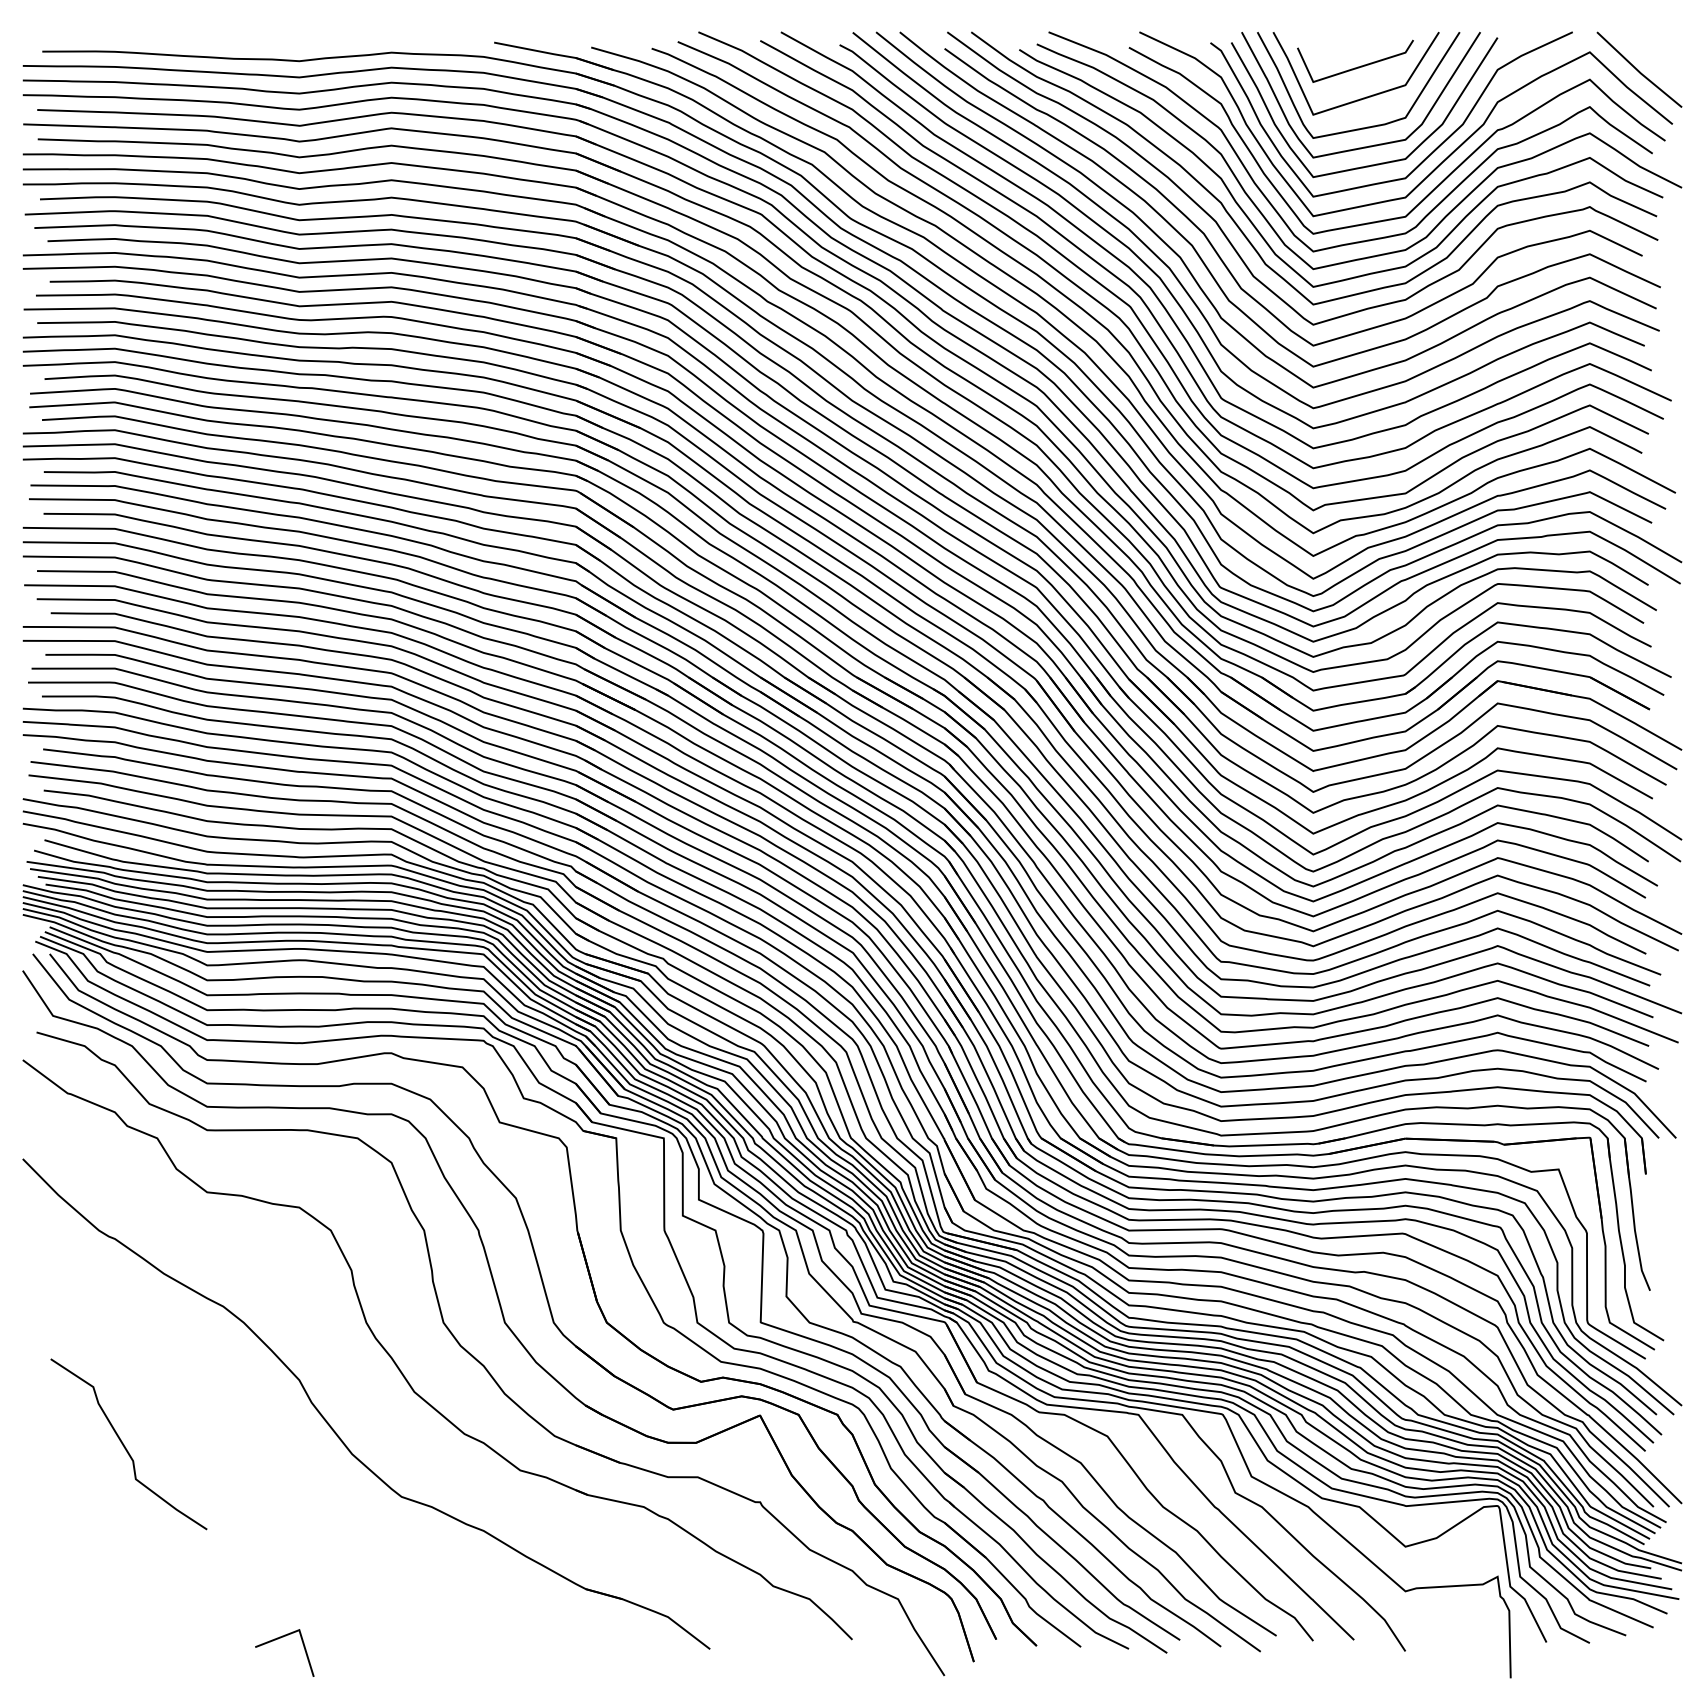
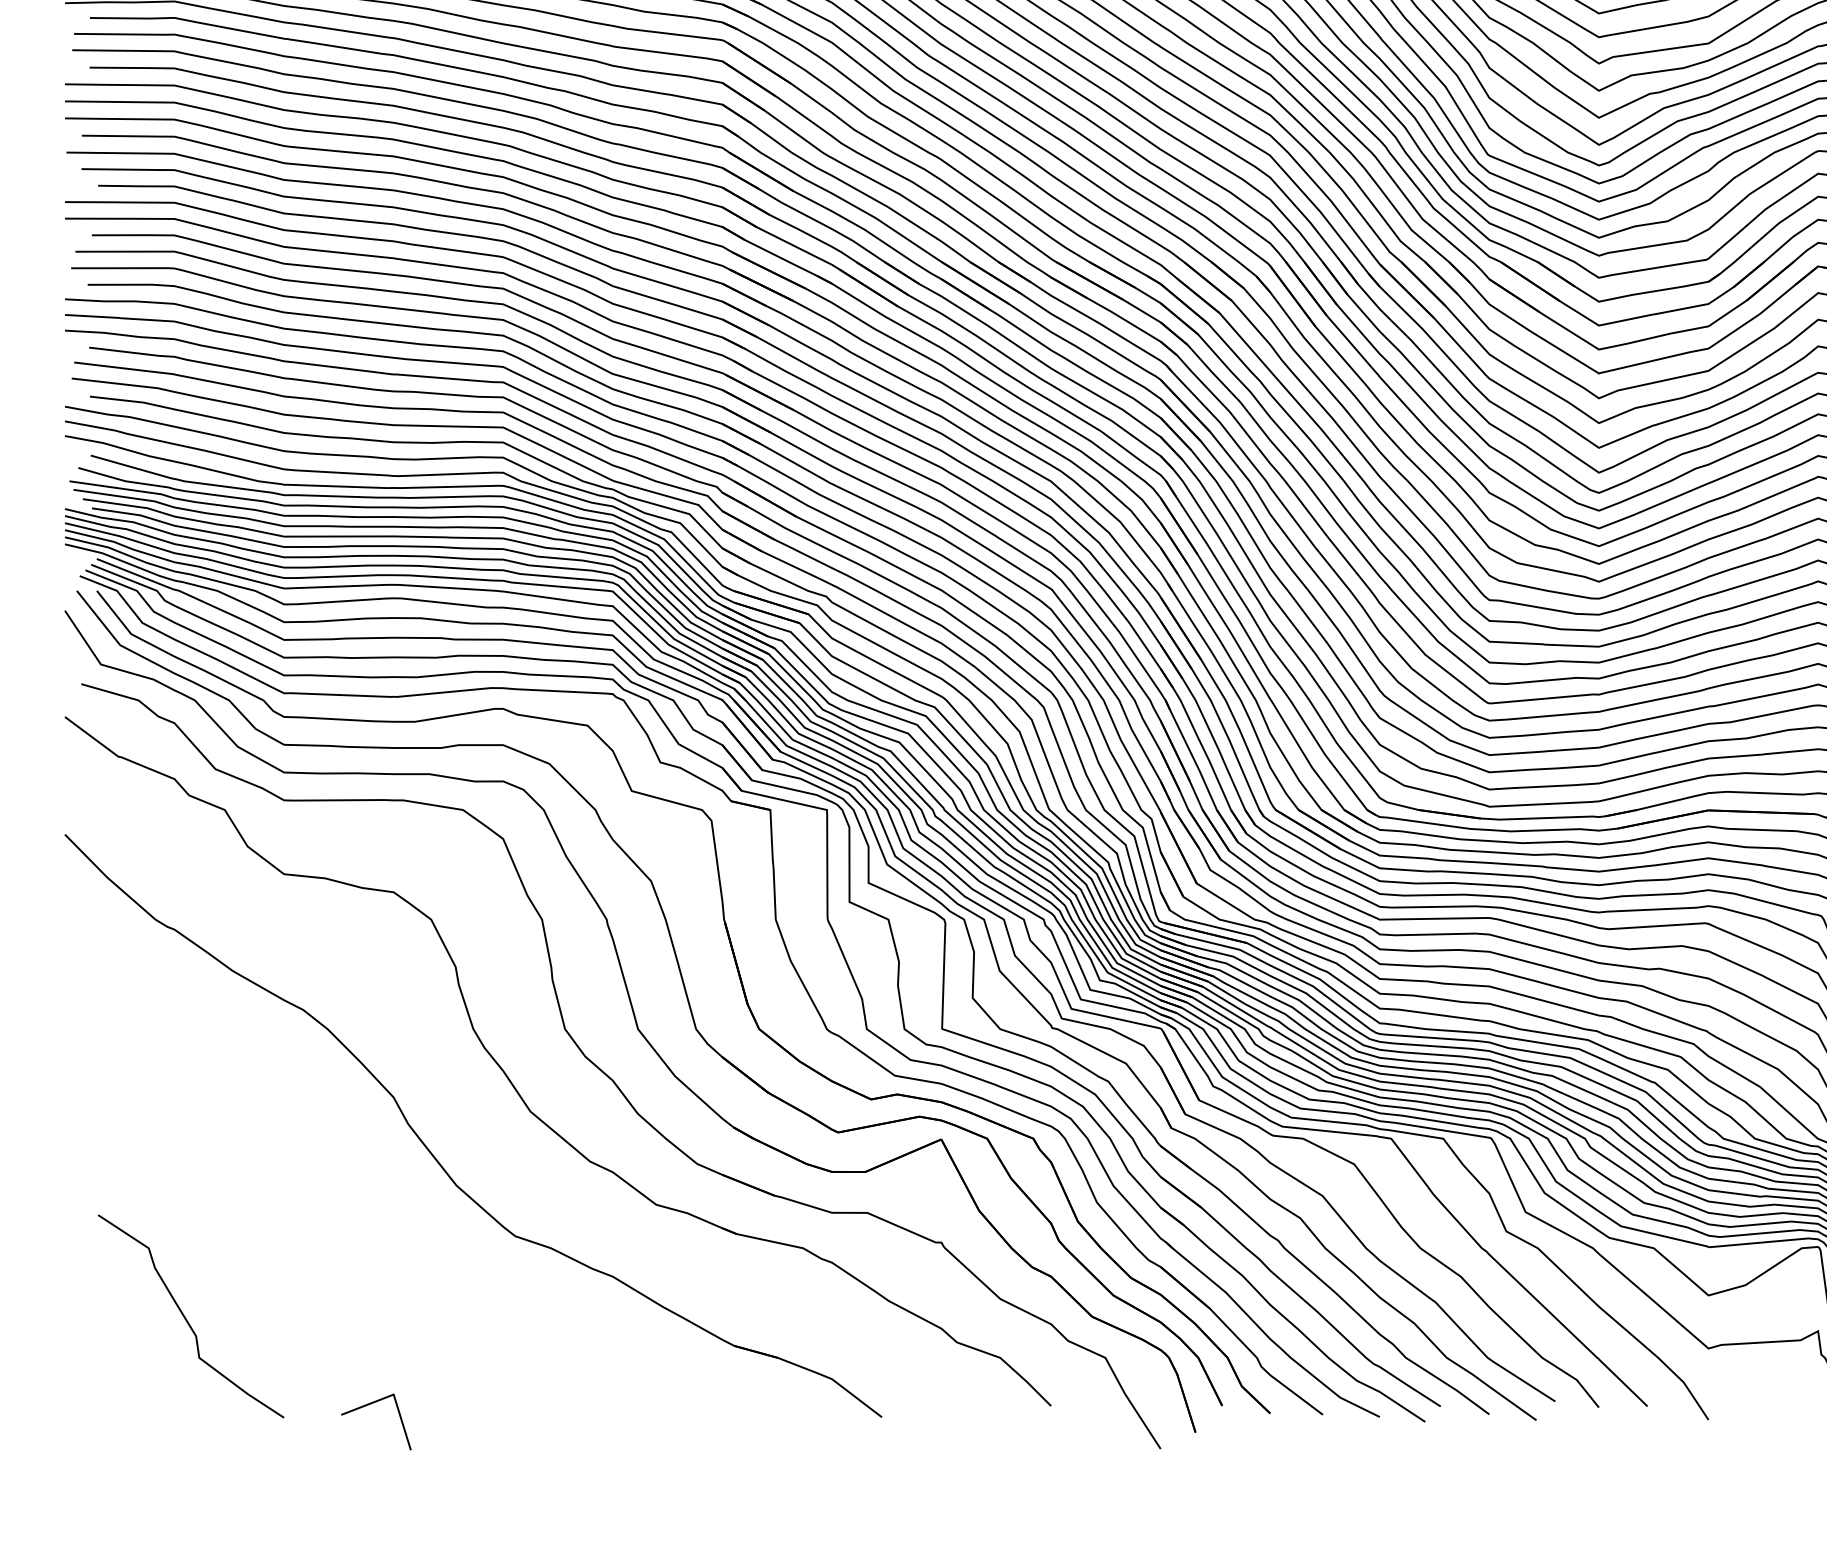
curve: (125, 1446) -> (187, 1318), moved

